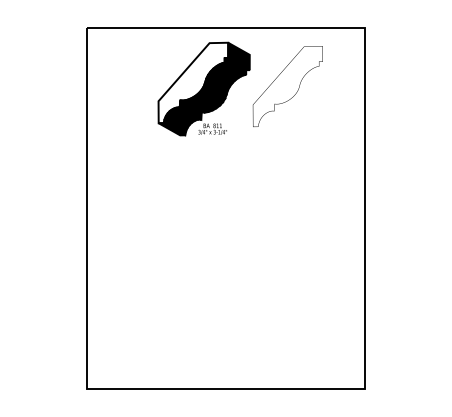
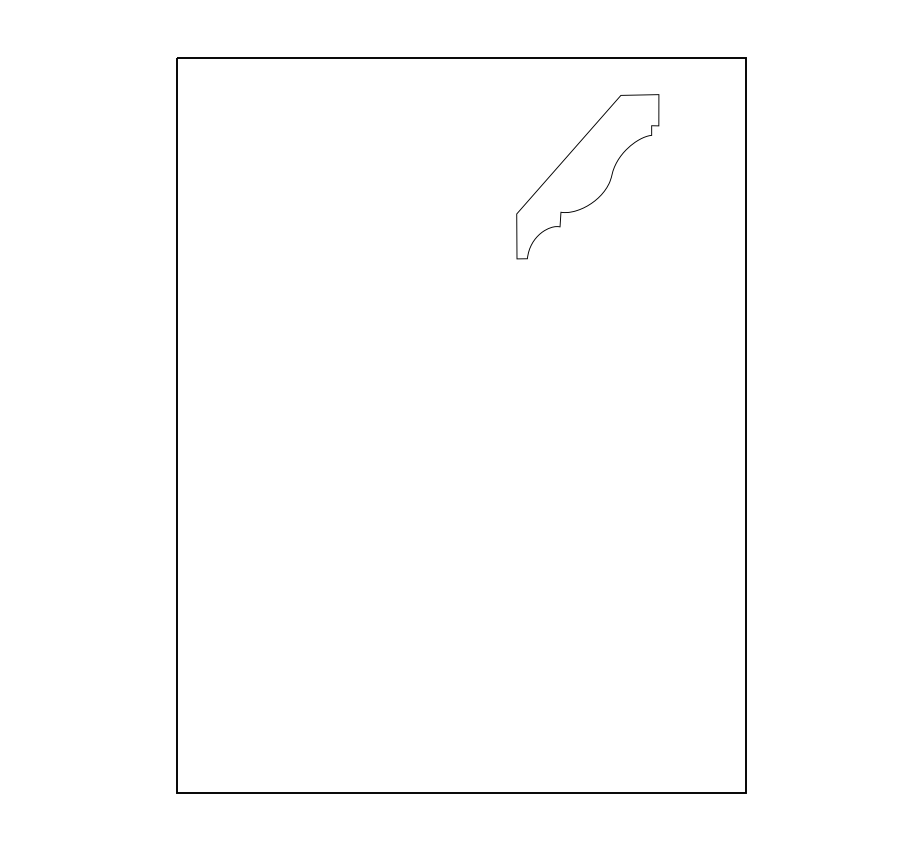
part: (203, 88) -> (415, 180), removed

